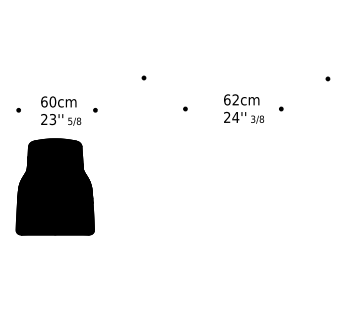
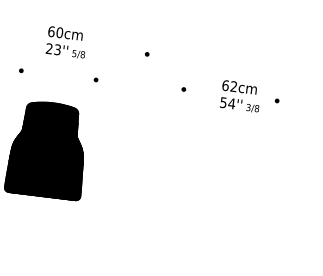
text: (61, 110) -> (67, 42), moved
text: (227, 117) -> (223, 102), 24'' -> 54''

